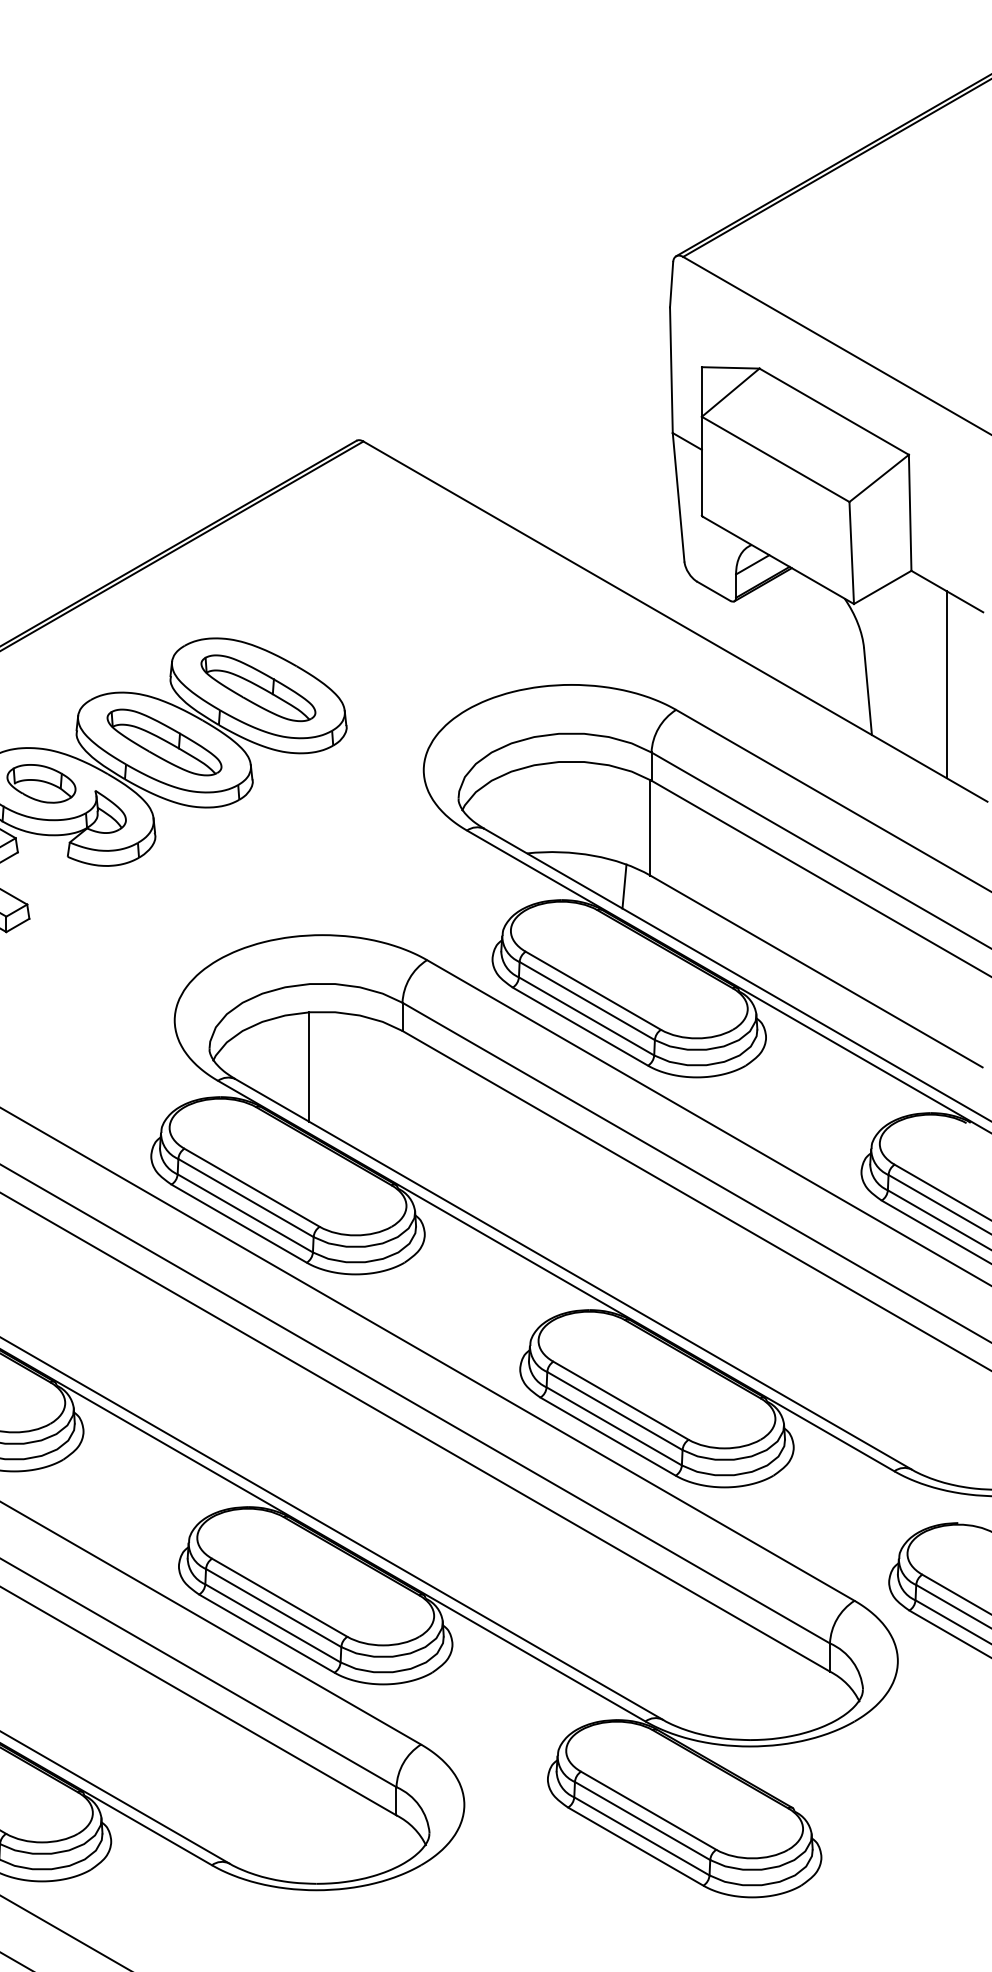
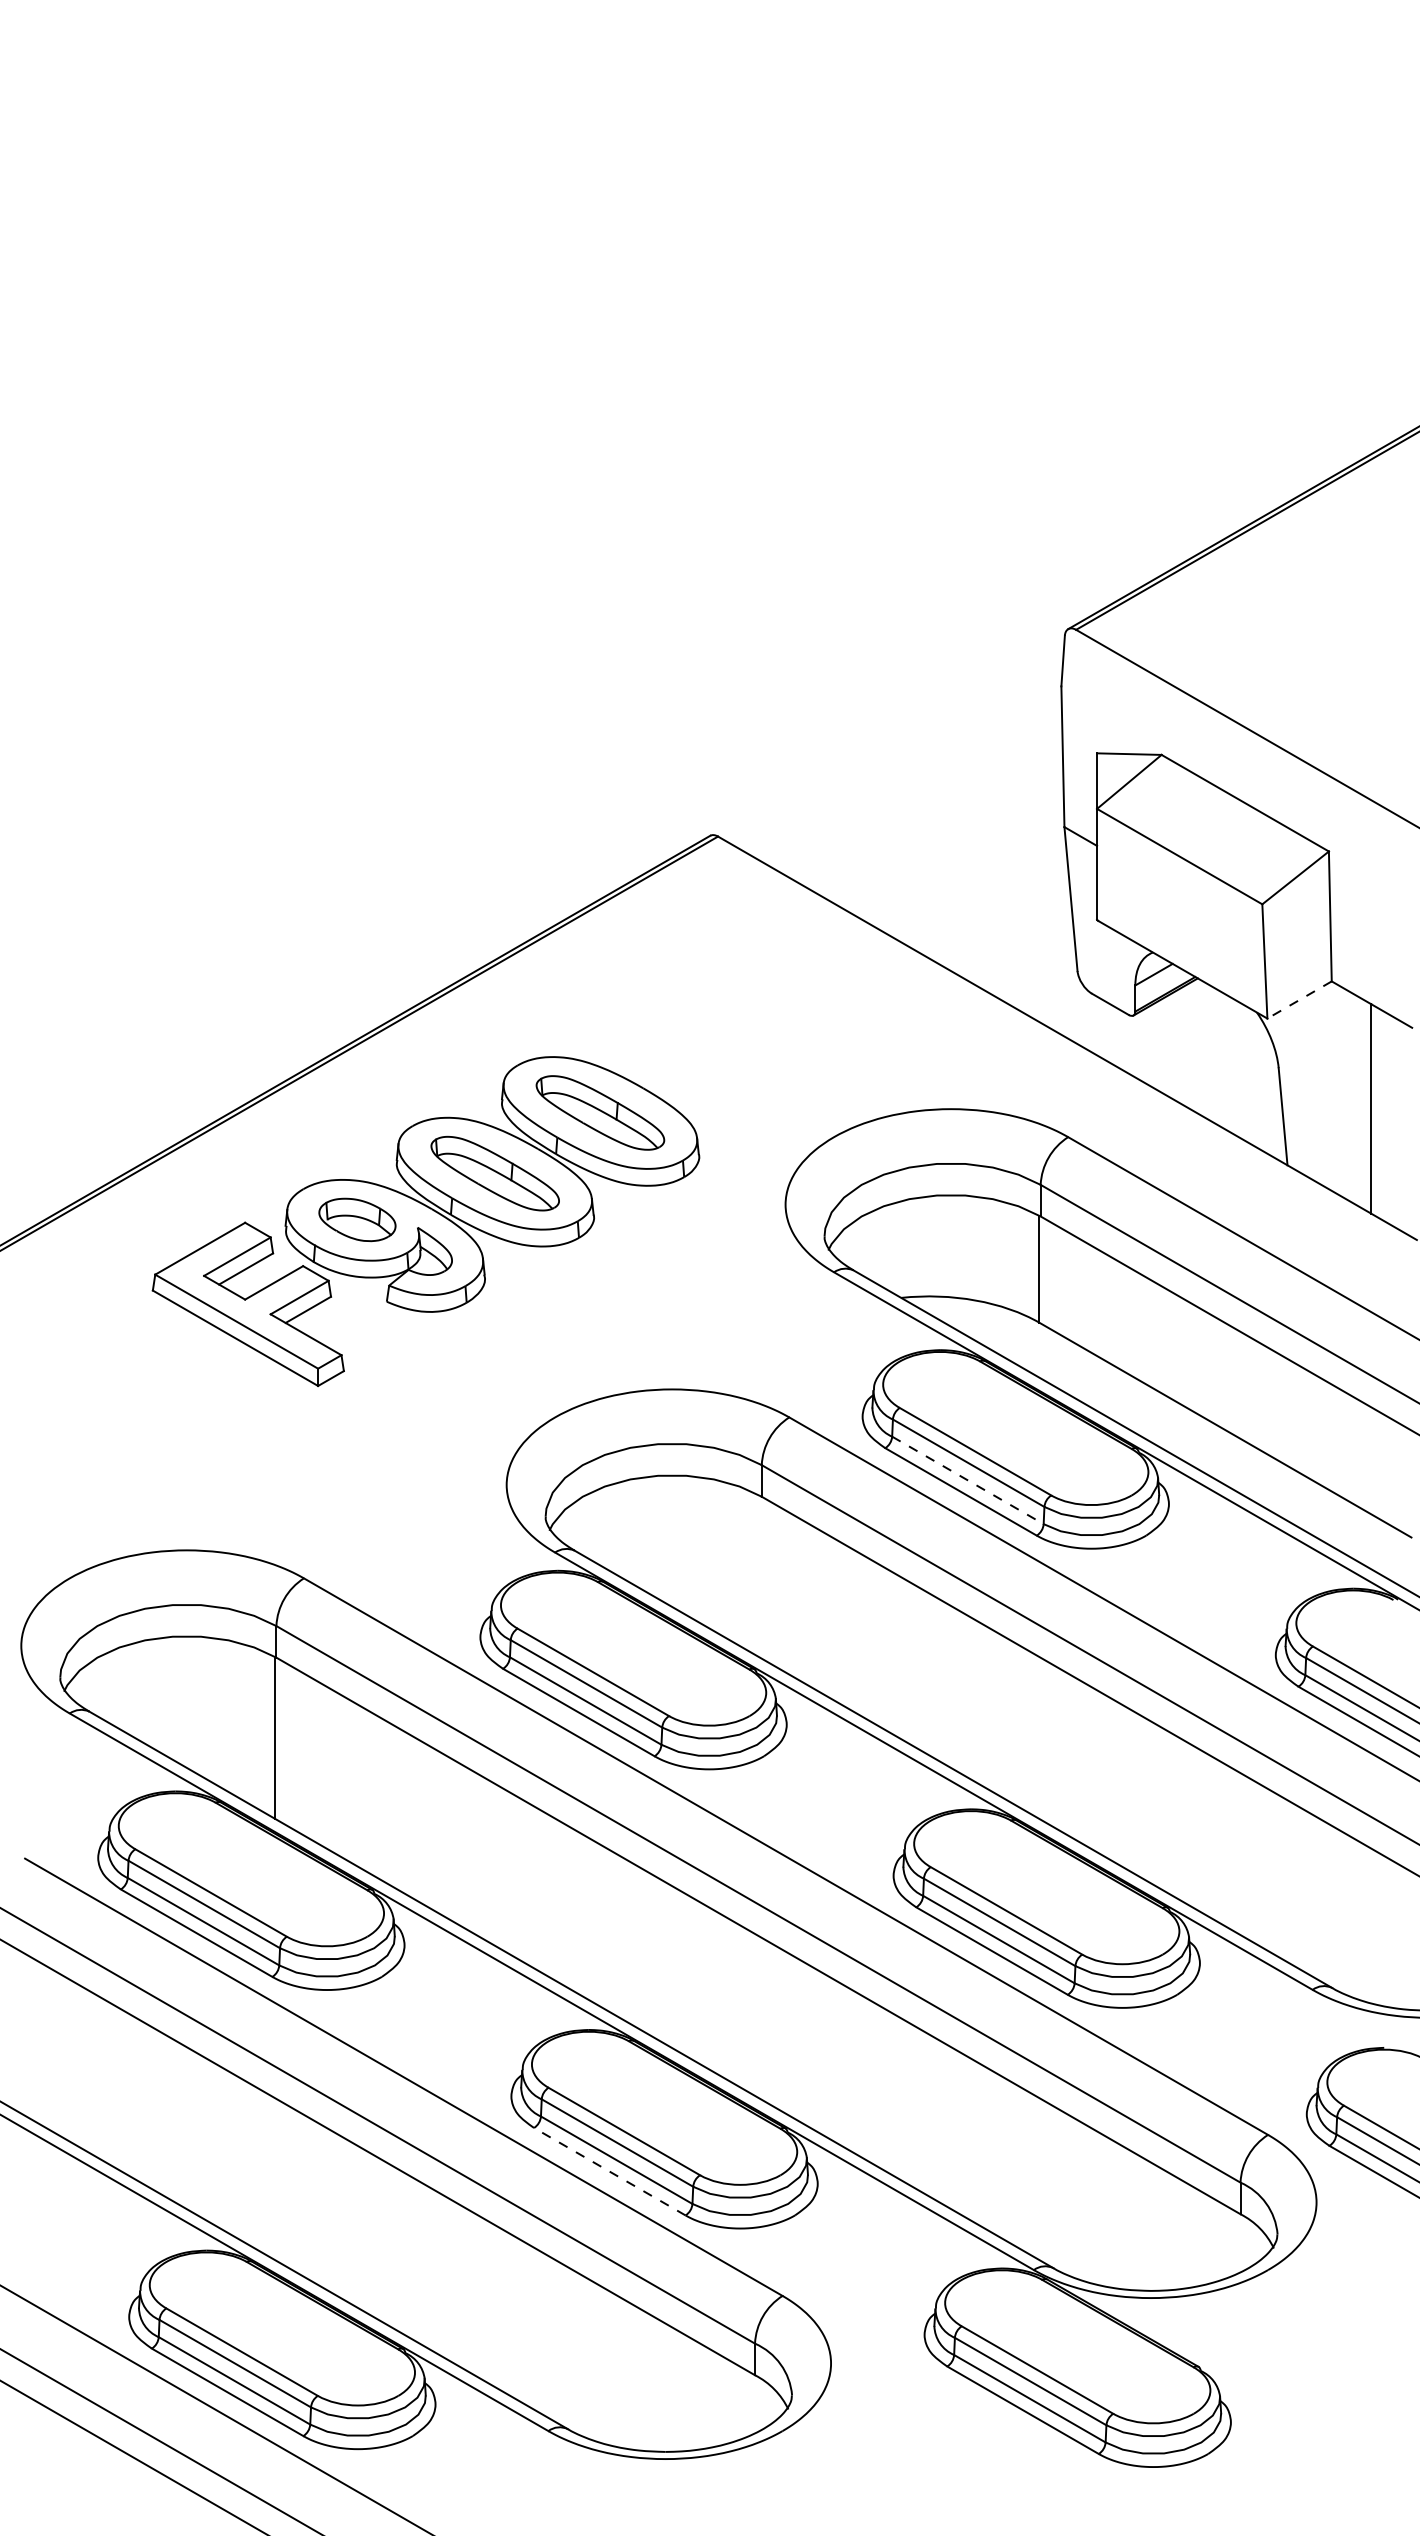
line: (882, 587) -> (1299, 1000), solid -> dashed
line: (624, 886) -> (1010, 1334), removed
line: (587, 1016) -> (968, 1480), solid -> dashed
line: (309, 1066) -> (657, 1536), removed
line: (266, 1633) -> (609, 2171), solid -> dashed

